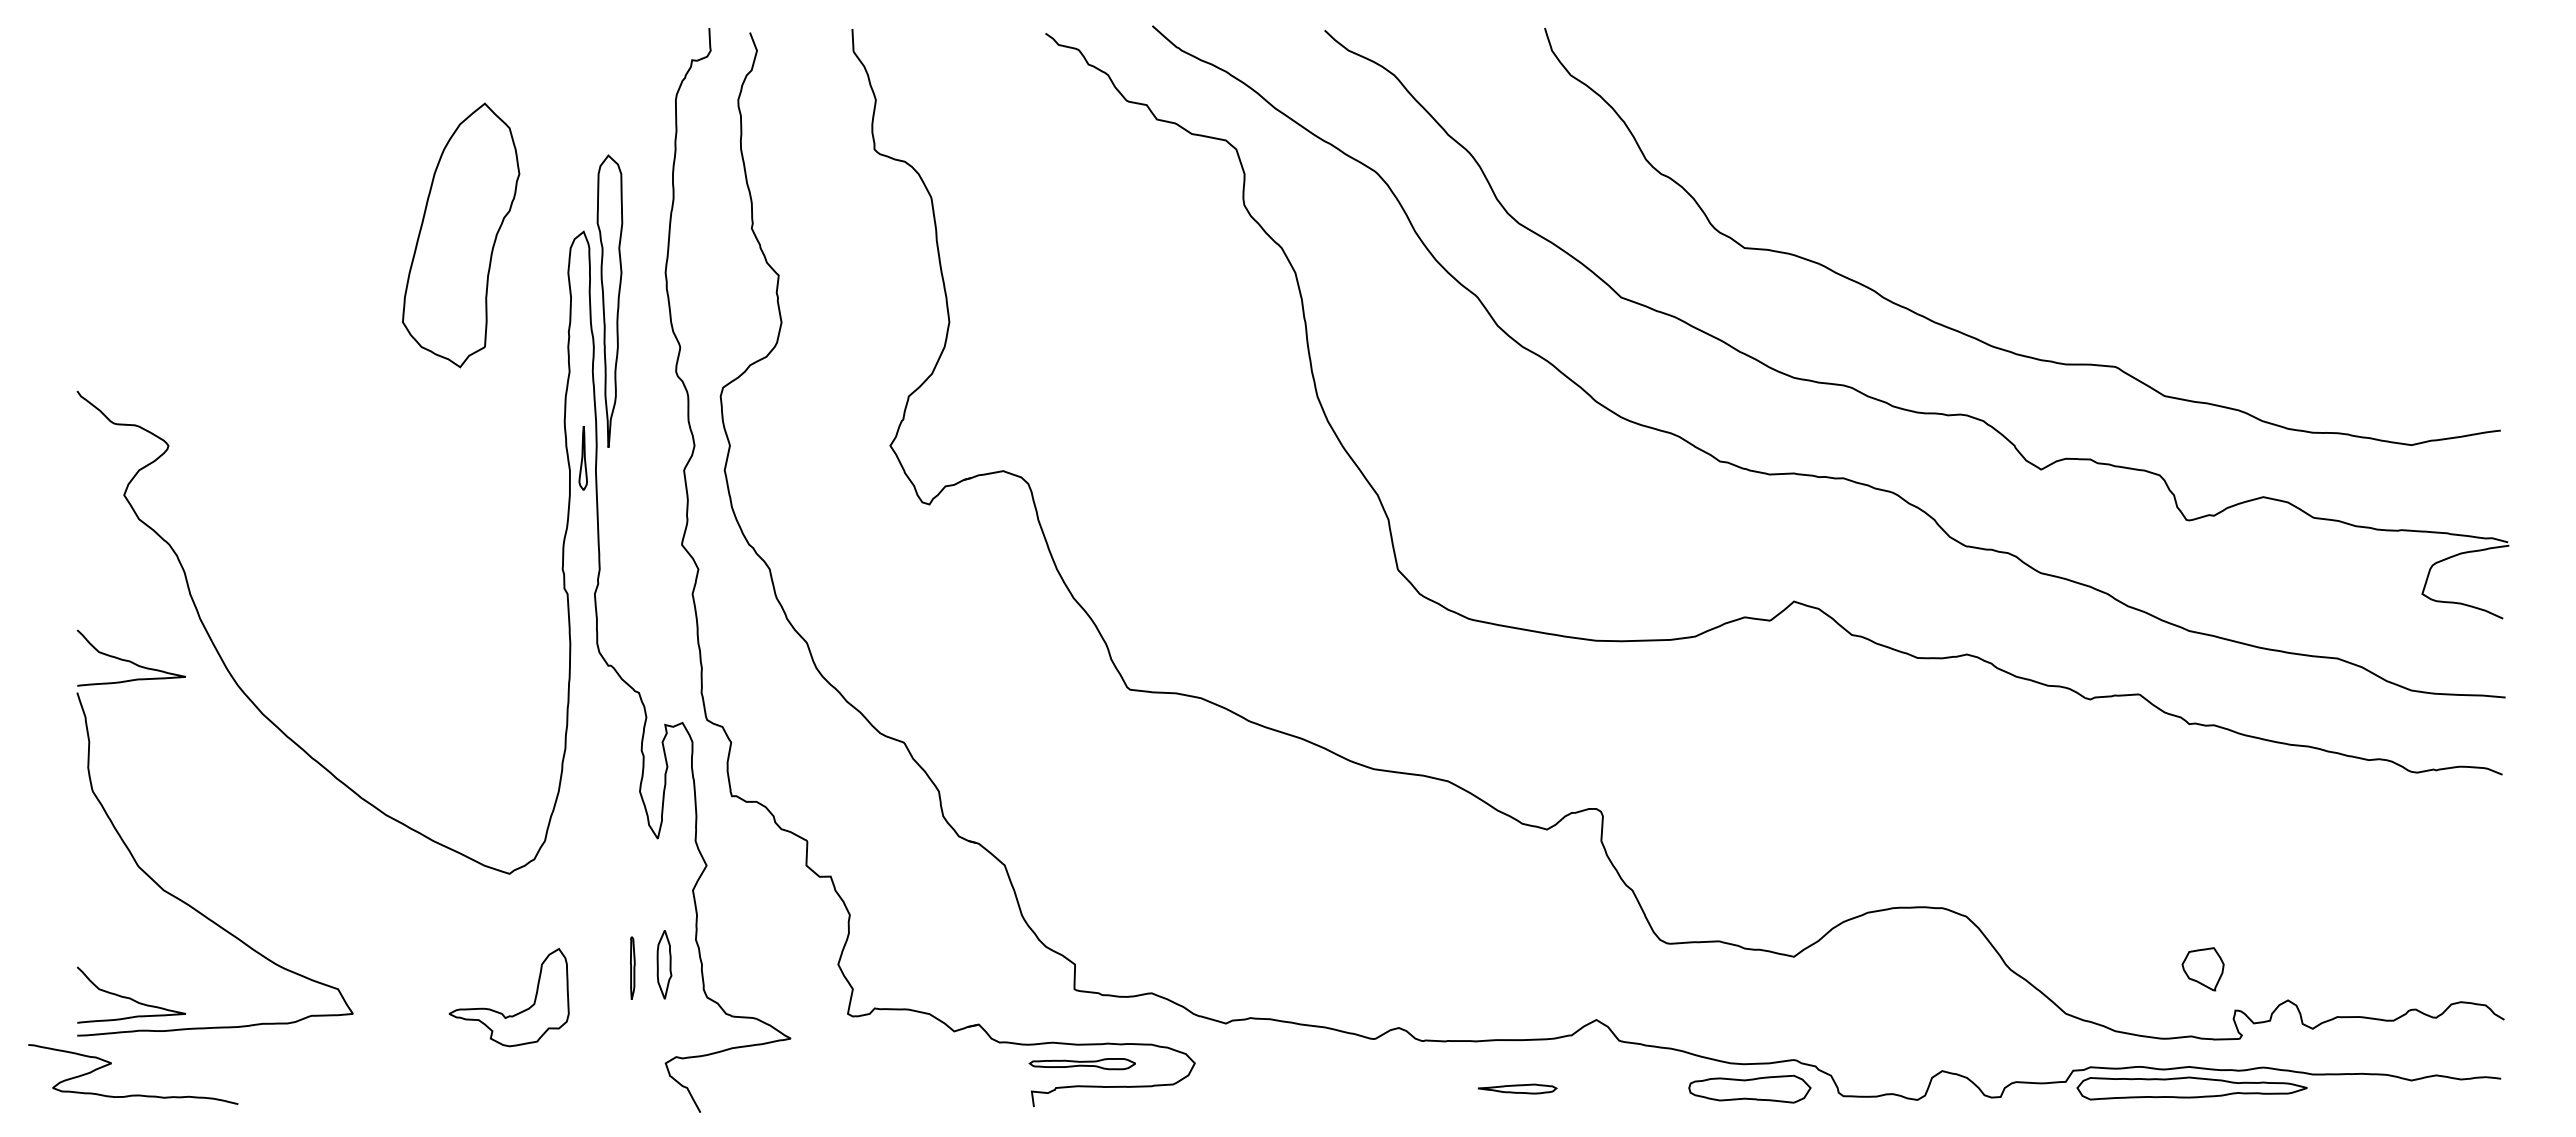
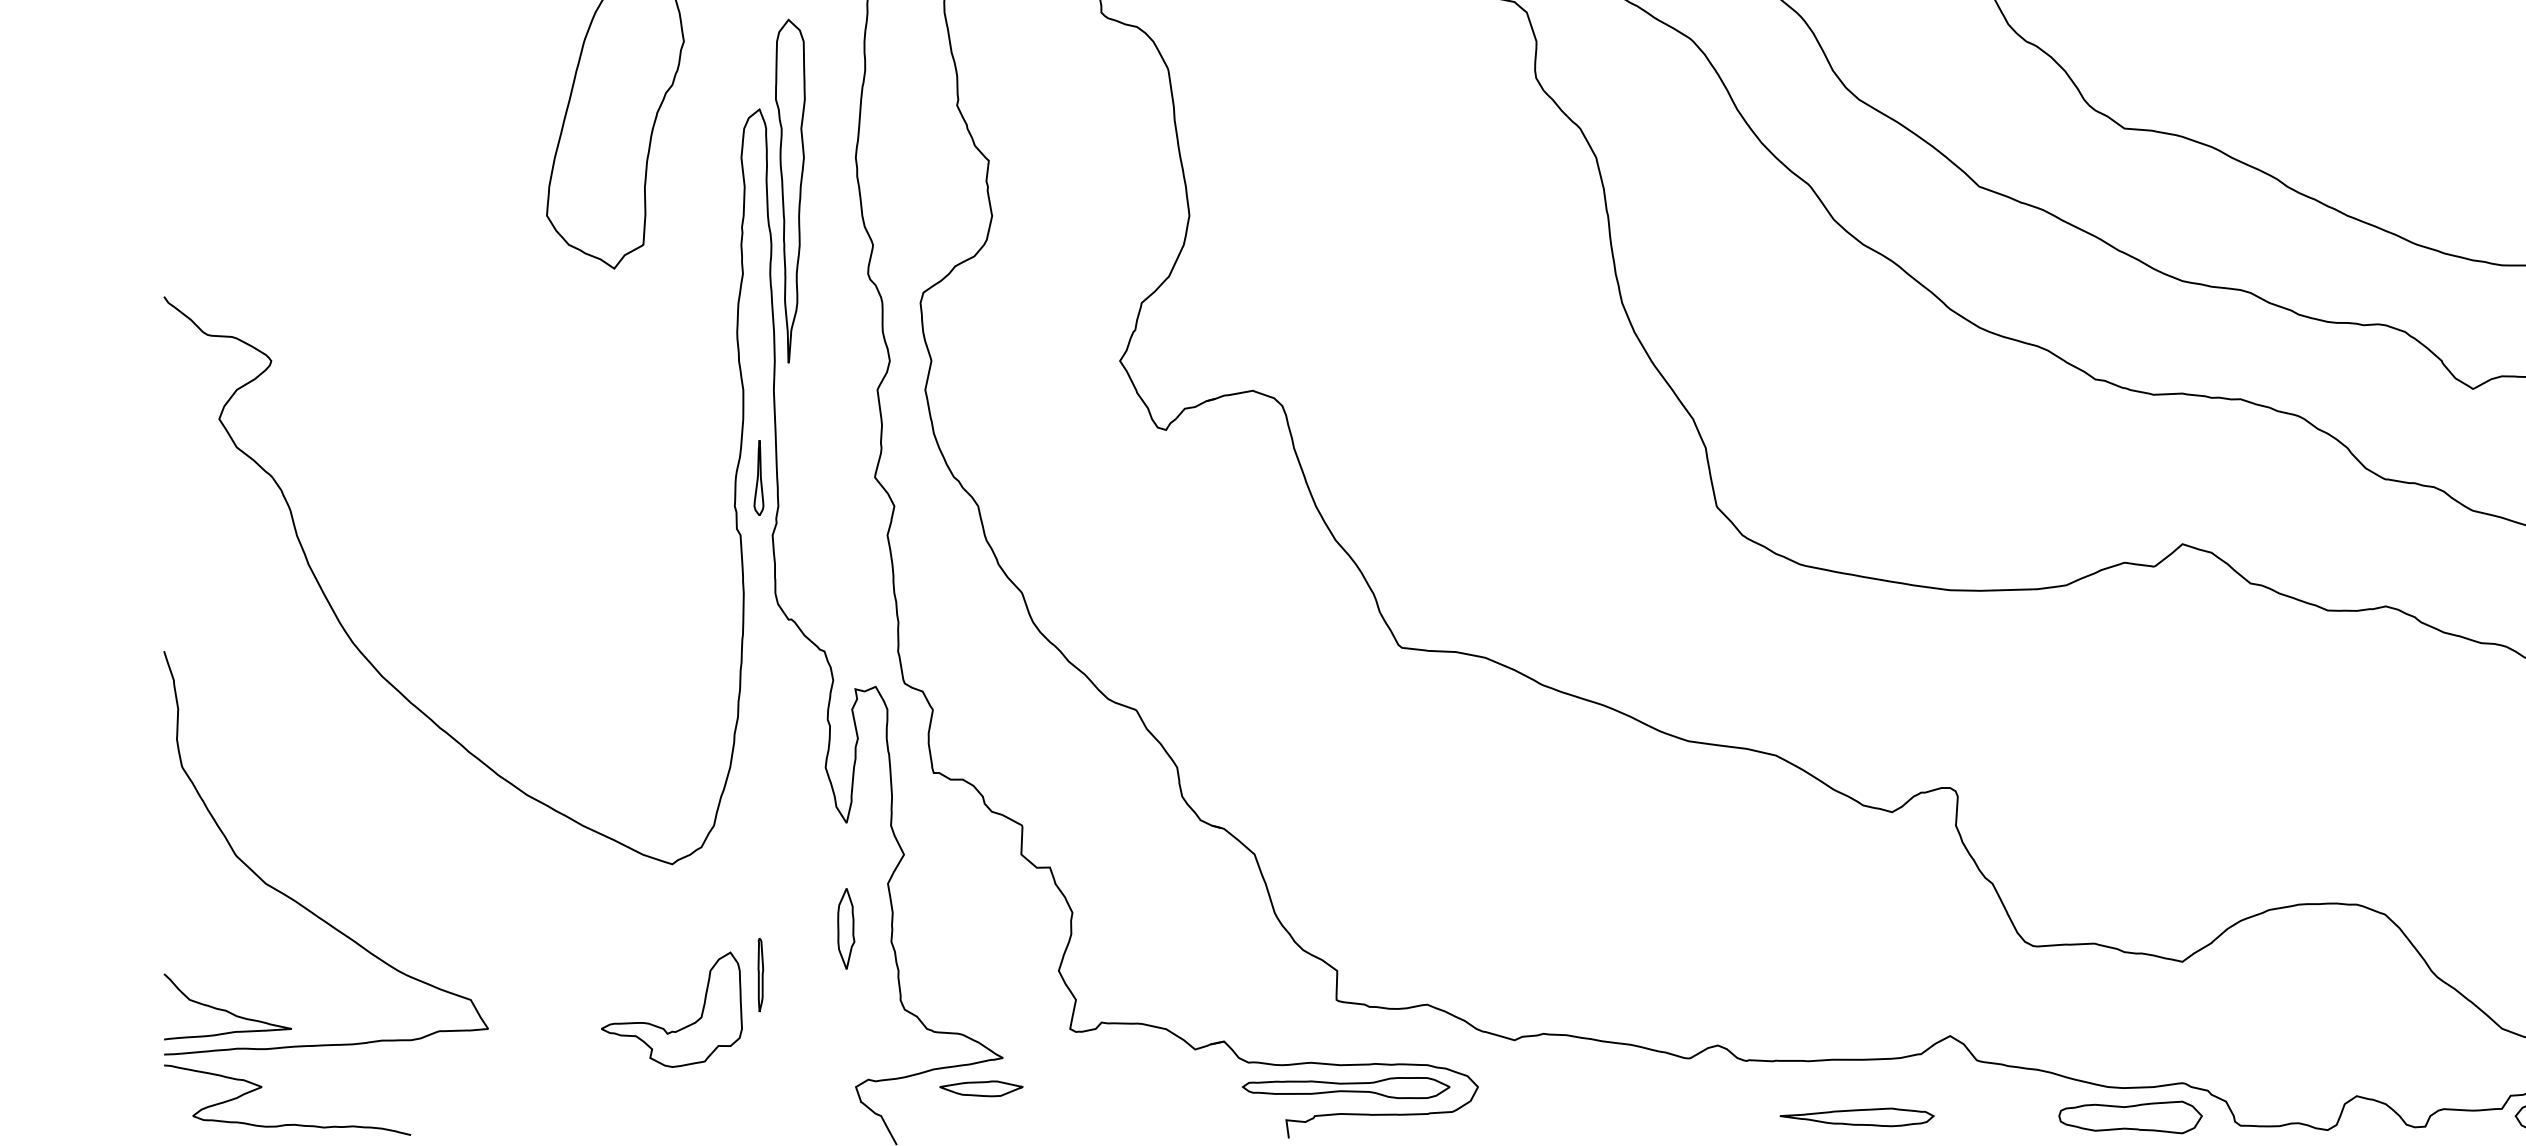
part: (582, 458) -> (758, 478), moved
curve: (130, 660) -> (226, 613), removed
part: (664, 964) -> (846, 928), moved
part: (632, 967) -> (760, 974), moved
part: (1082, 1063) -> (1345, 1087), size x1.67
part: (772, 1064) -> (981, 1088), added
part: (1517, 1088) -> (1857, 1116), size x1.67
curve: (133, 1094) -> (287, 1123), moved

